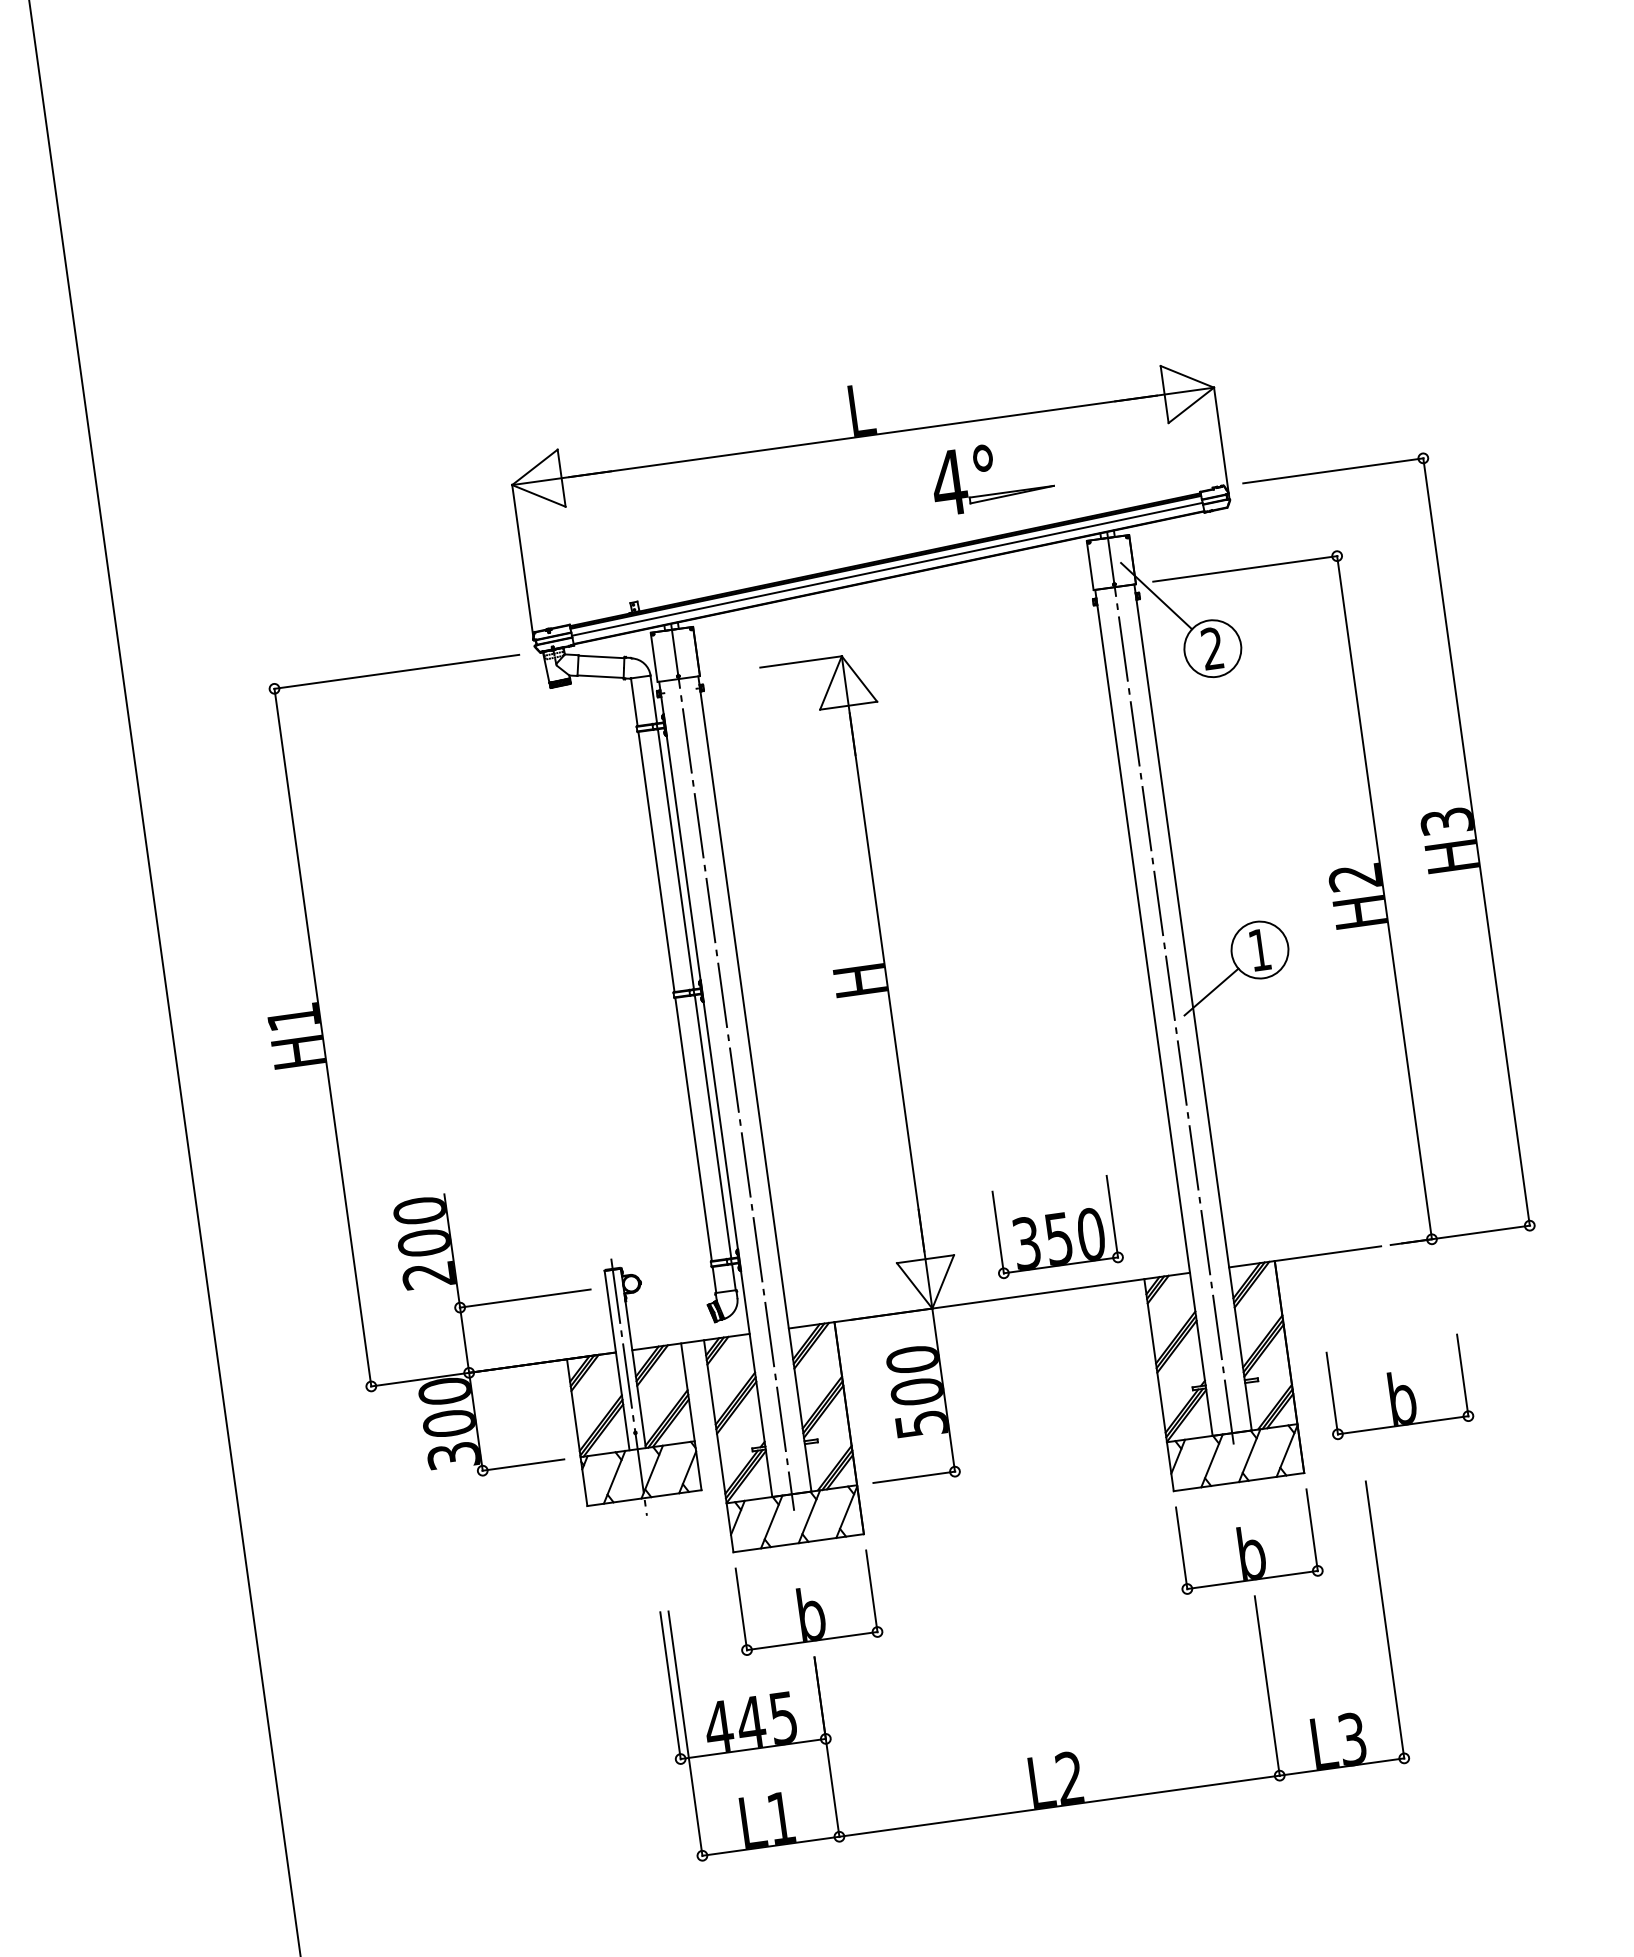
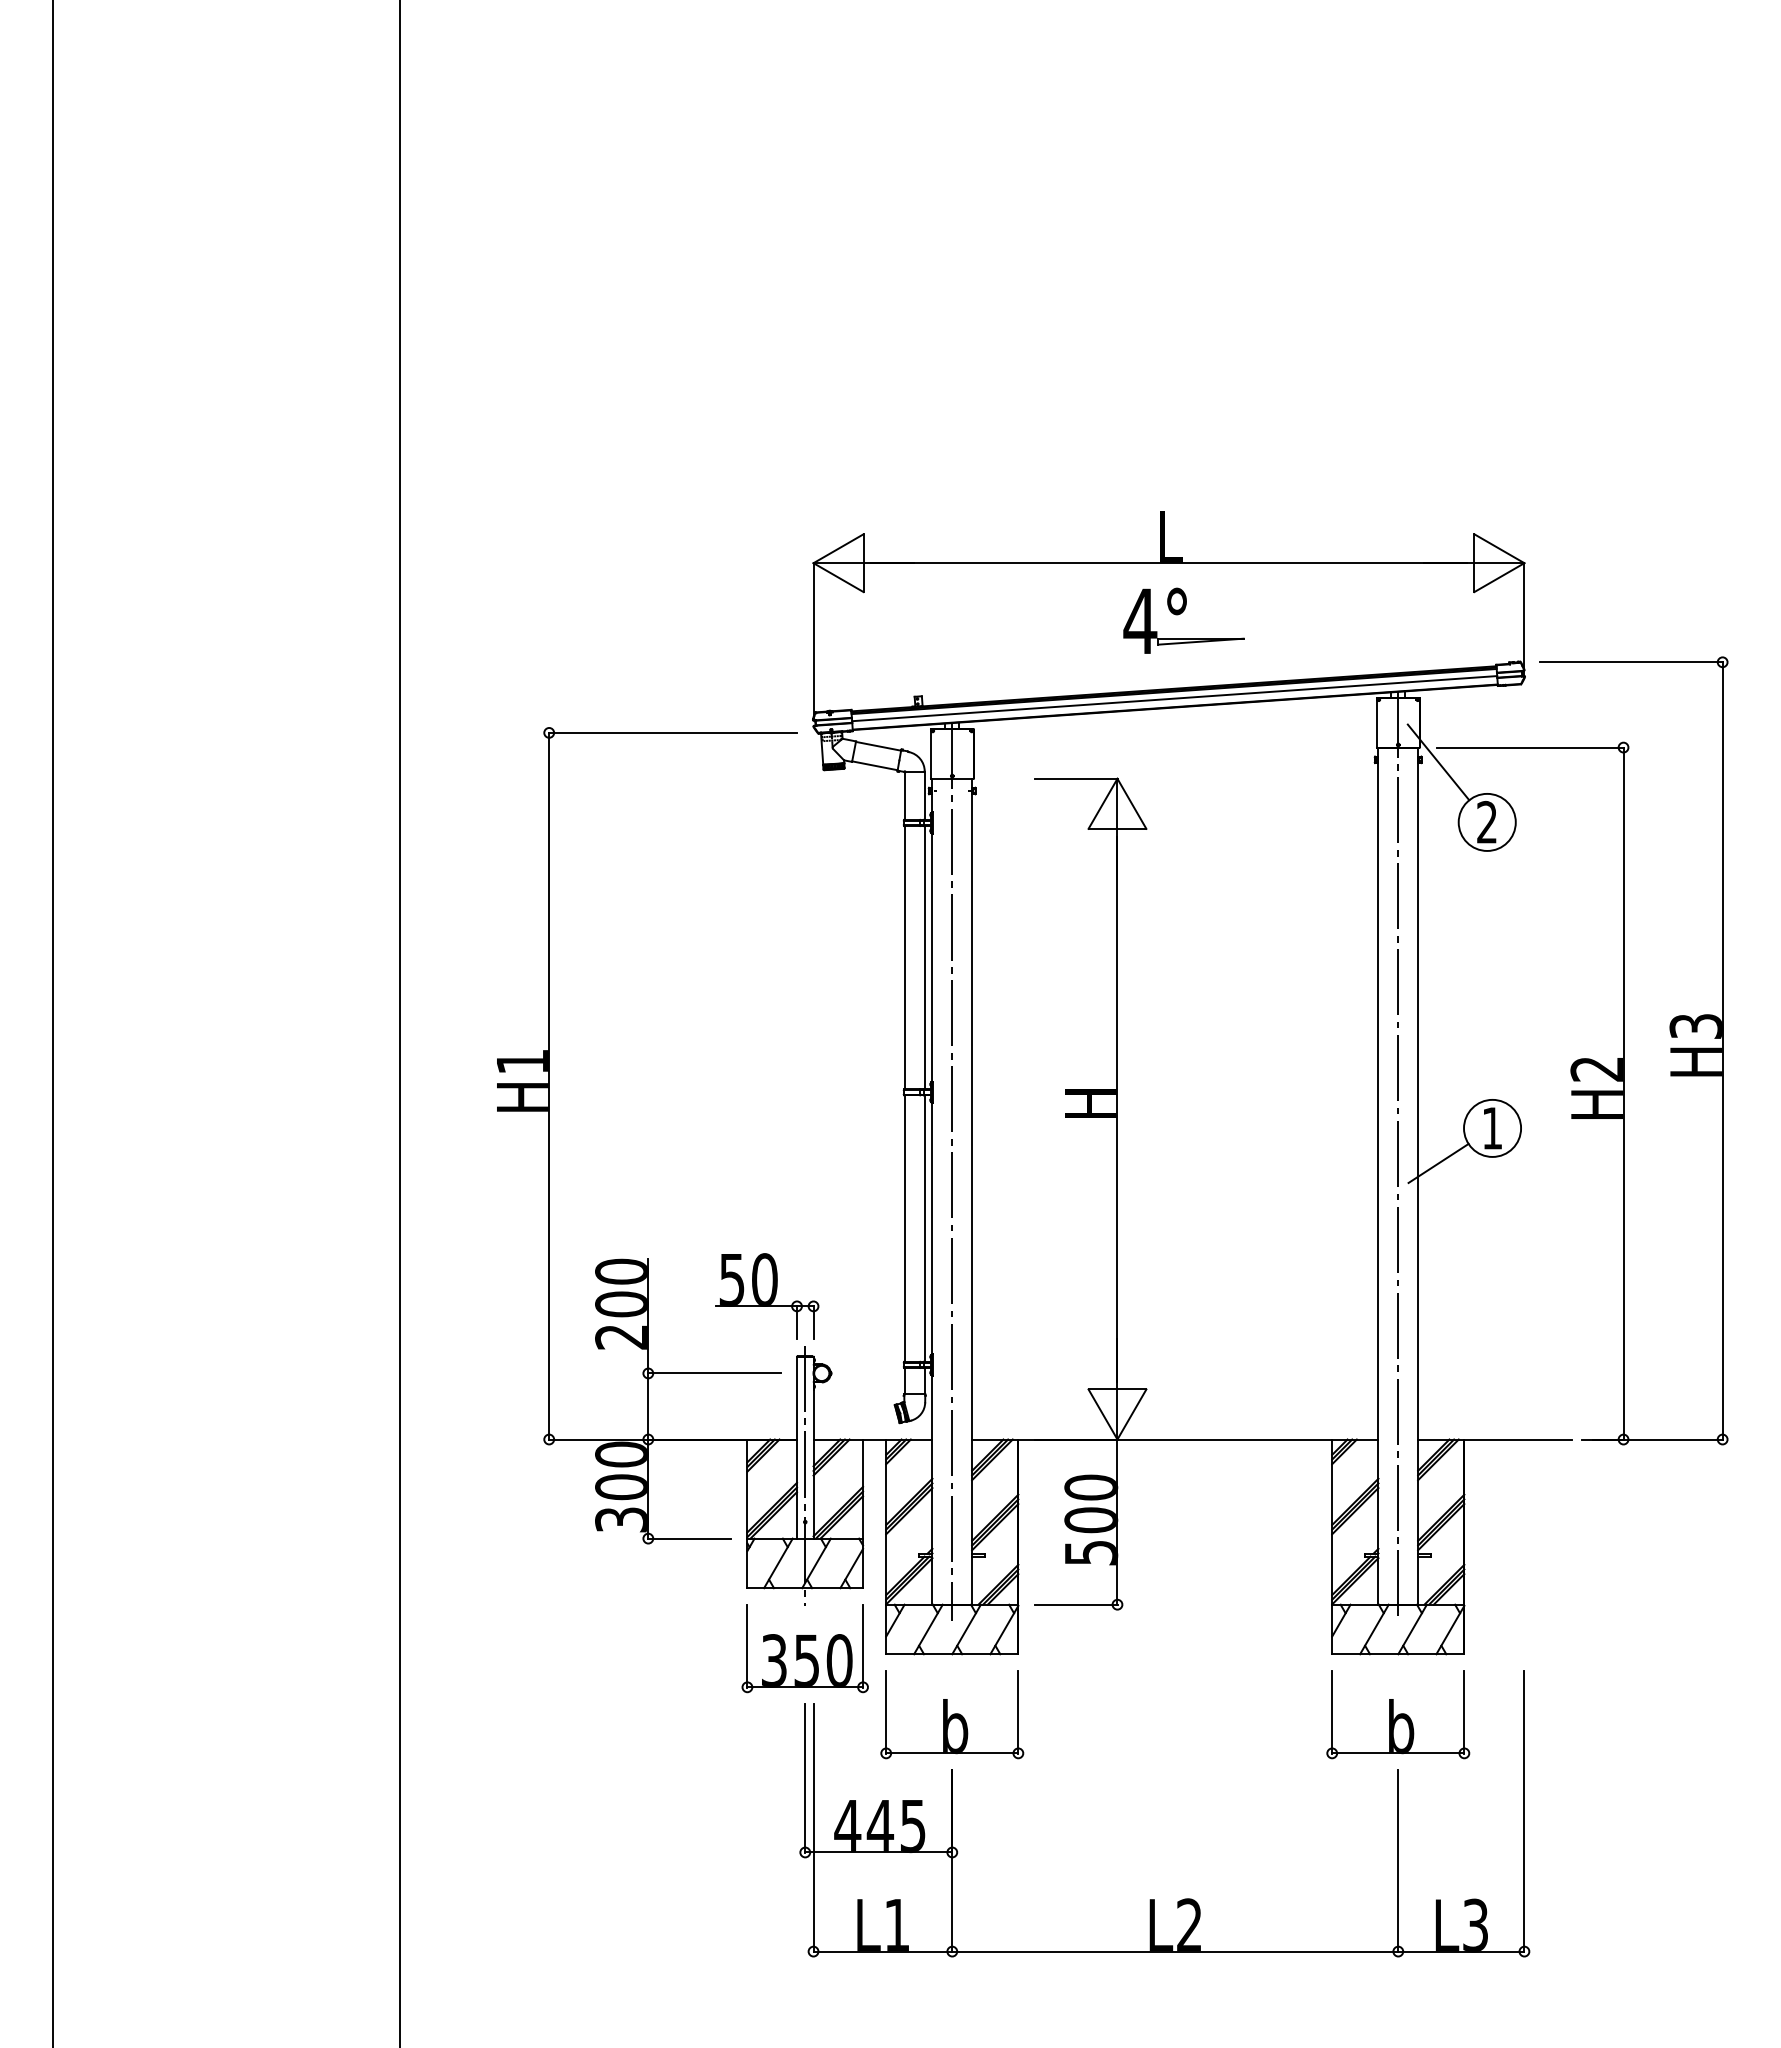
part: (988, 470) -> (1180, 614), moved
part: (567, 1215) -> (767, 1296), added
part: (1054, 1227) -> (804, 1648), moved
part: (1398, 1386) -> (1569, 1581), removed

